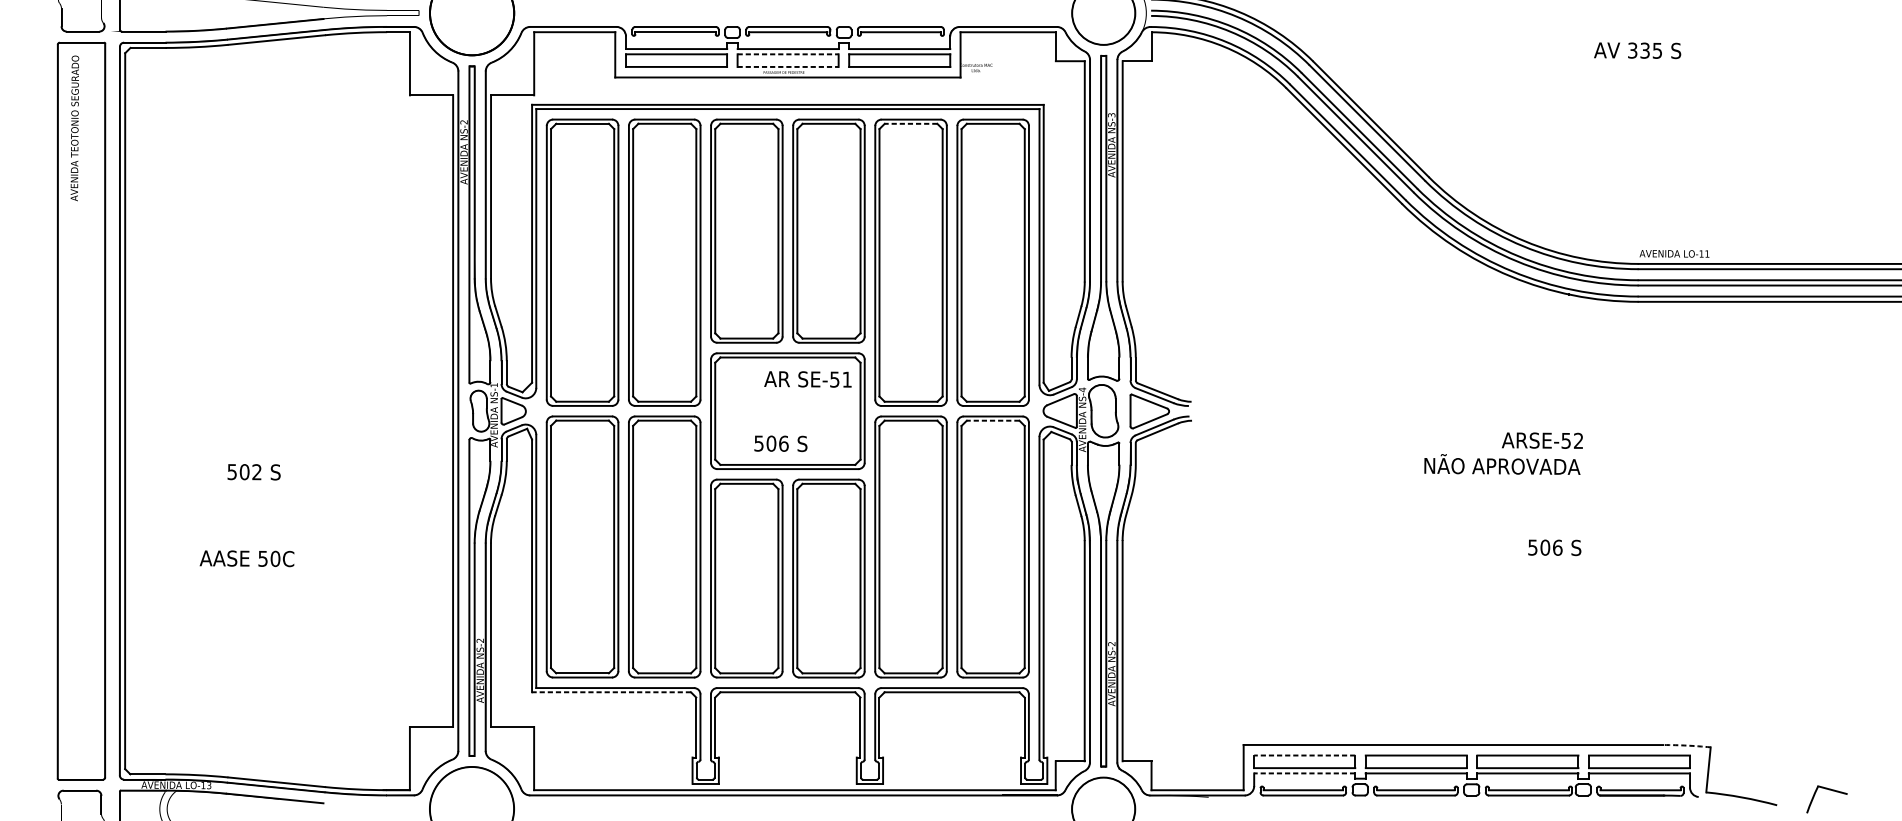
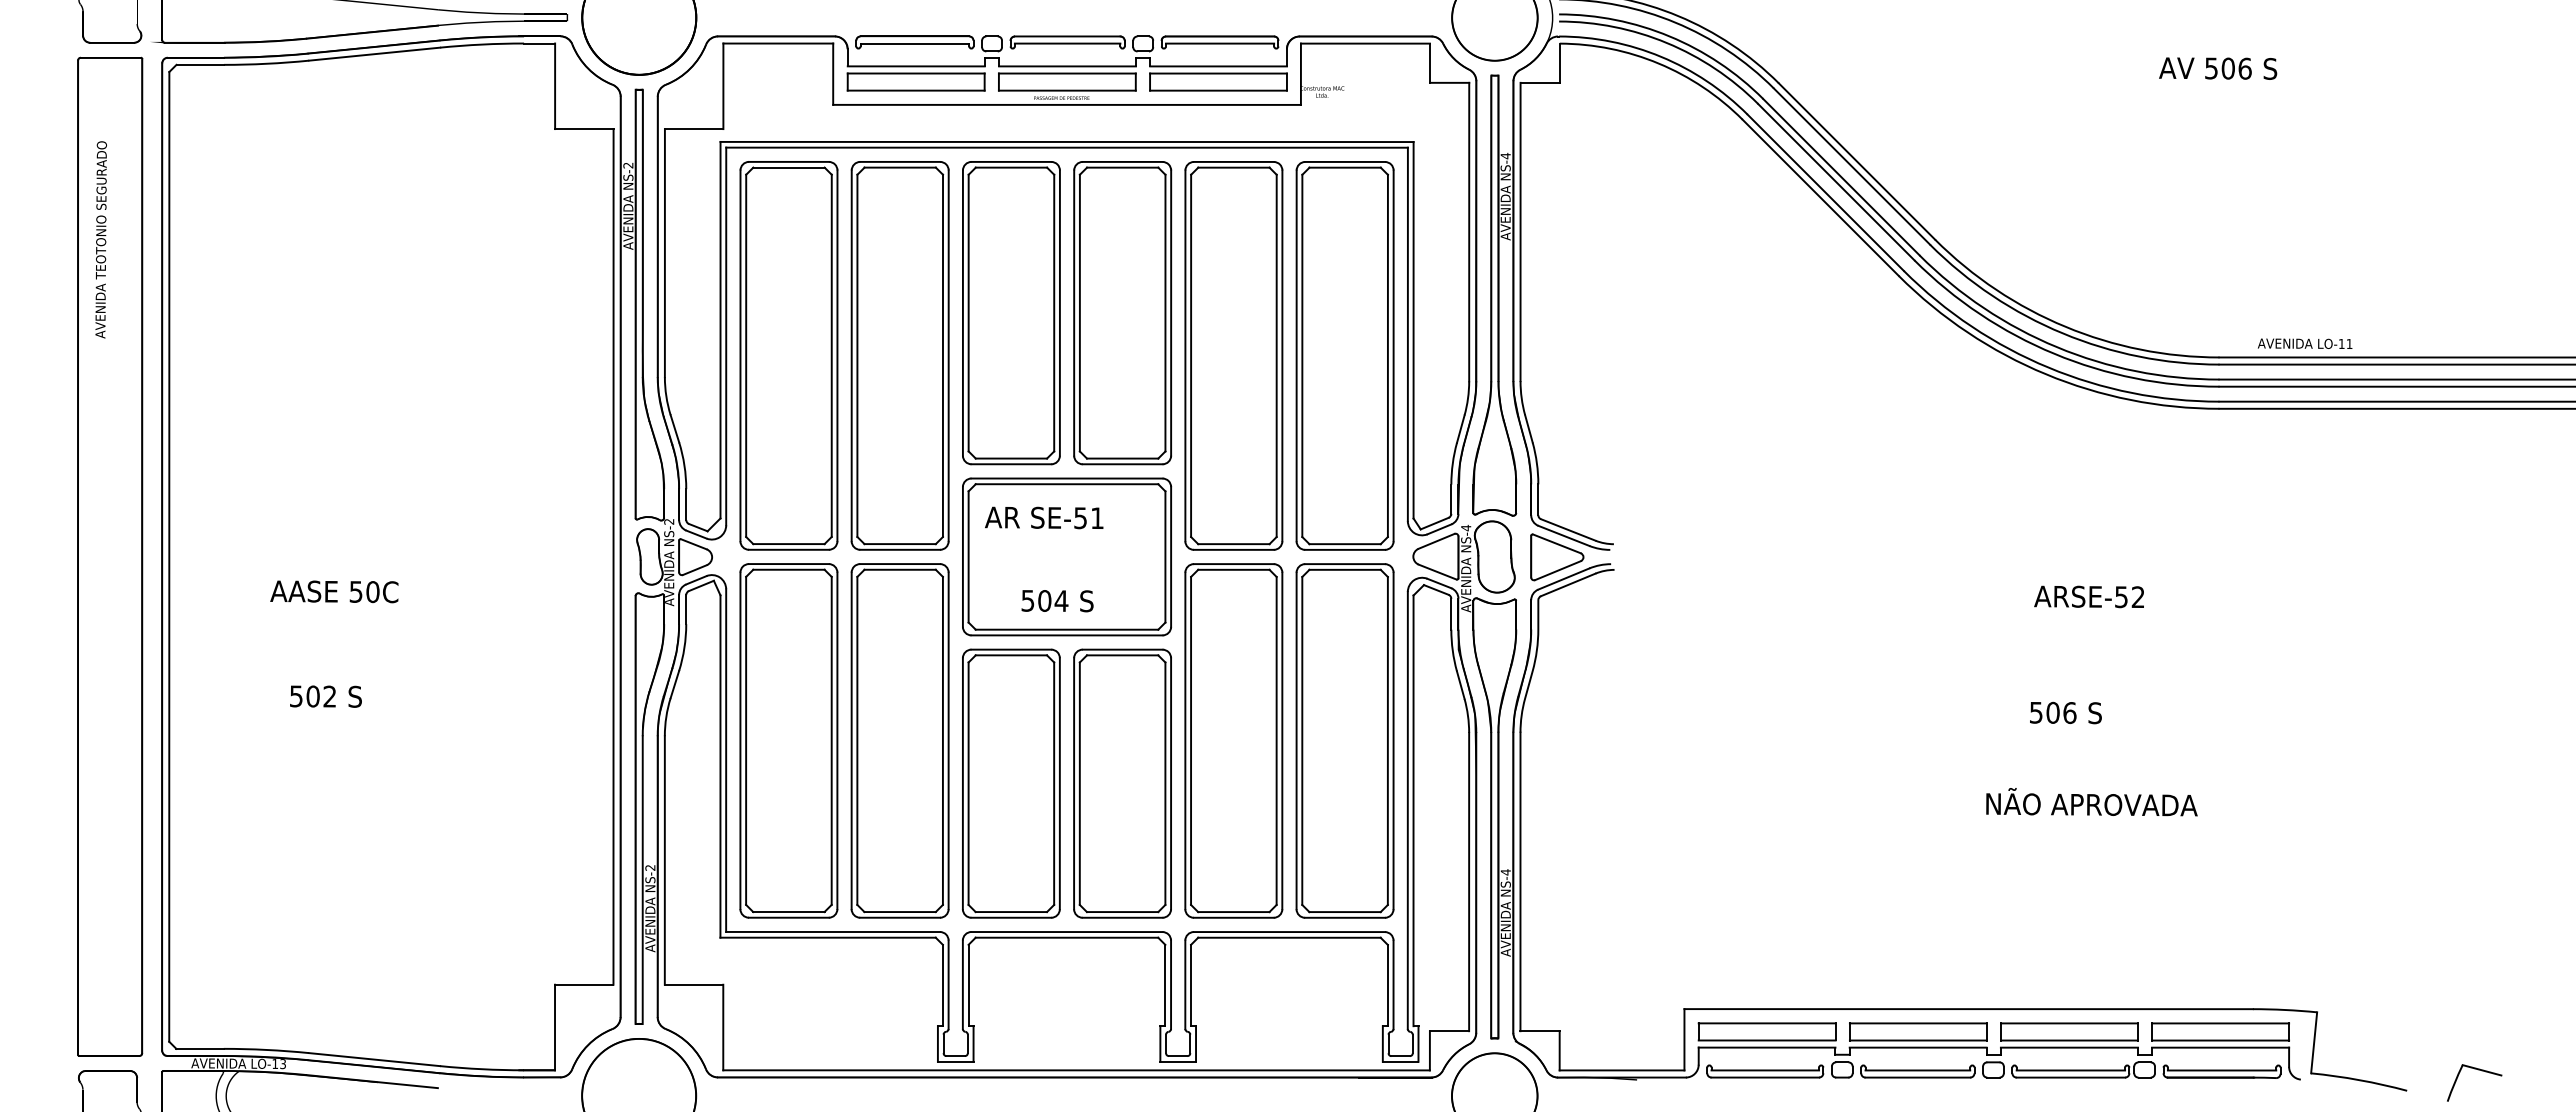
text: (1645, 50) -> (2228, 68), 335 -> 506
line: (788, 54) -> (1067, 73), dashed -> solid
line: (788, 66) -> (1067, 90), dashed -> solid
text: (1111, 114) -> (1505, 155), NS-3 -> NS-4
line: (910, 123) -> (1233, 167), dashed -> solid
text: (74, 128) -> (100, 239), moved
text: (1674, 253) -> (2304, 343), moved
text: (808, 379) -> (1044, 517), moved
text: (494, 385) -> (669, 521), NS-1 -> NS-2
line: (993, 420) -> (1345, 569), dashed -> solid
text: (783, 444) -> (1061, 601), 506 -> 504
text: (1502, 464) -> (2091, 802), moved
text: (253, 472) -> (325, 696), moved
text: (1554, 547) -> (2065, 712), moved
text: (247, 558) -> (334, 591), moved
text: (1111, 644) -> (1505, 872), NS-2 -> NS-4
line: (611, 692) -> (828, 937), dashed -> solid
arc: (1687, 745) -> (2285, 1009), dashed -> solid
line: (1304, 755) -> (1766, 1023), dashed -> solid
line: (1304, 773) -> (1766, 1047), dashed -> solid

